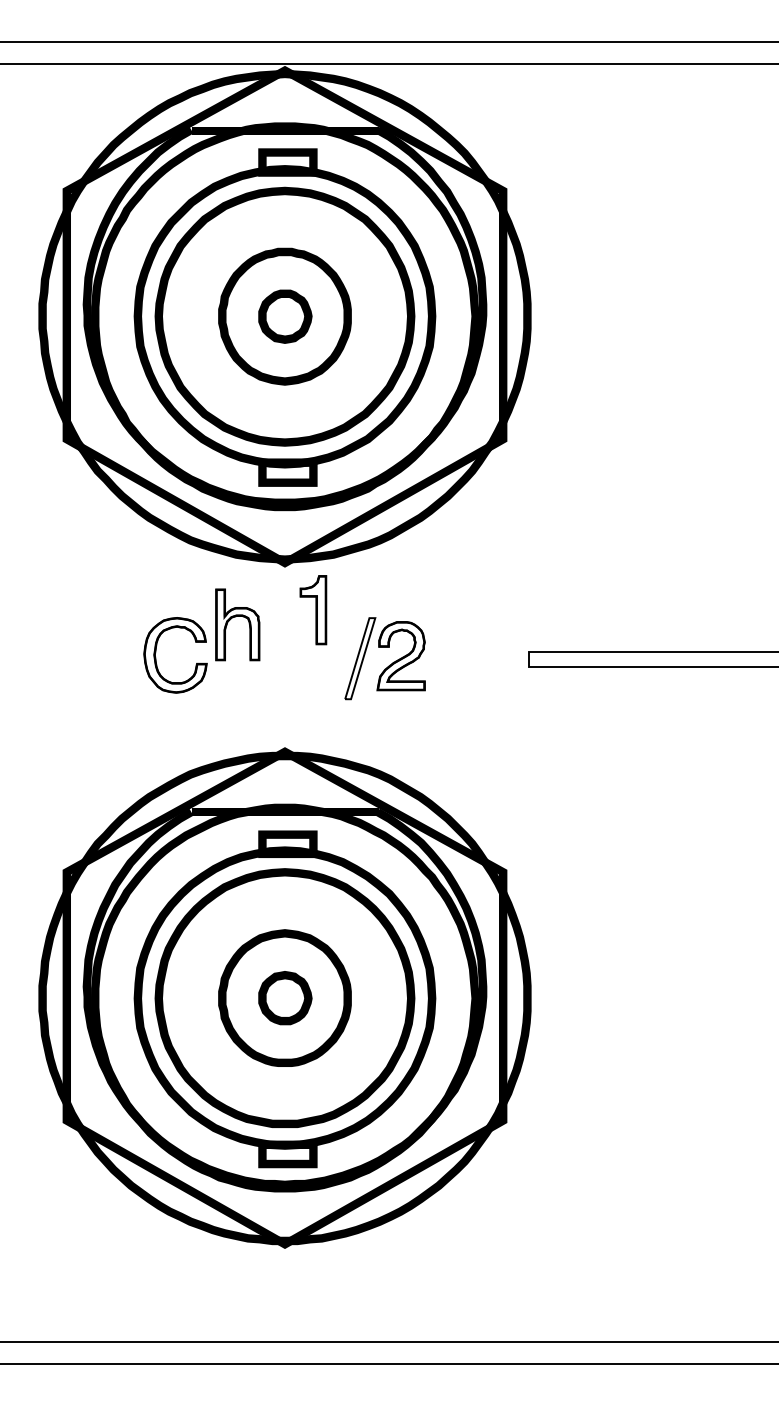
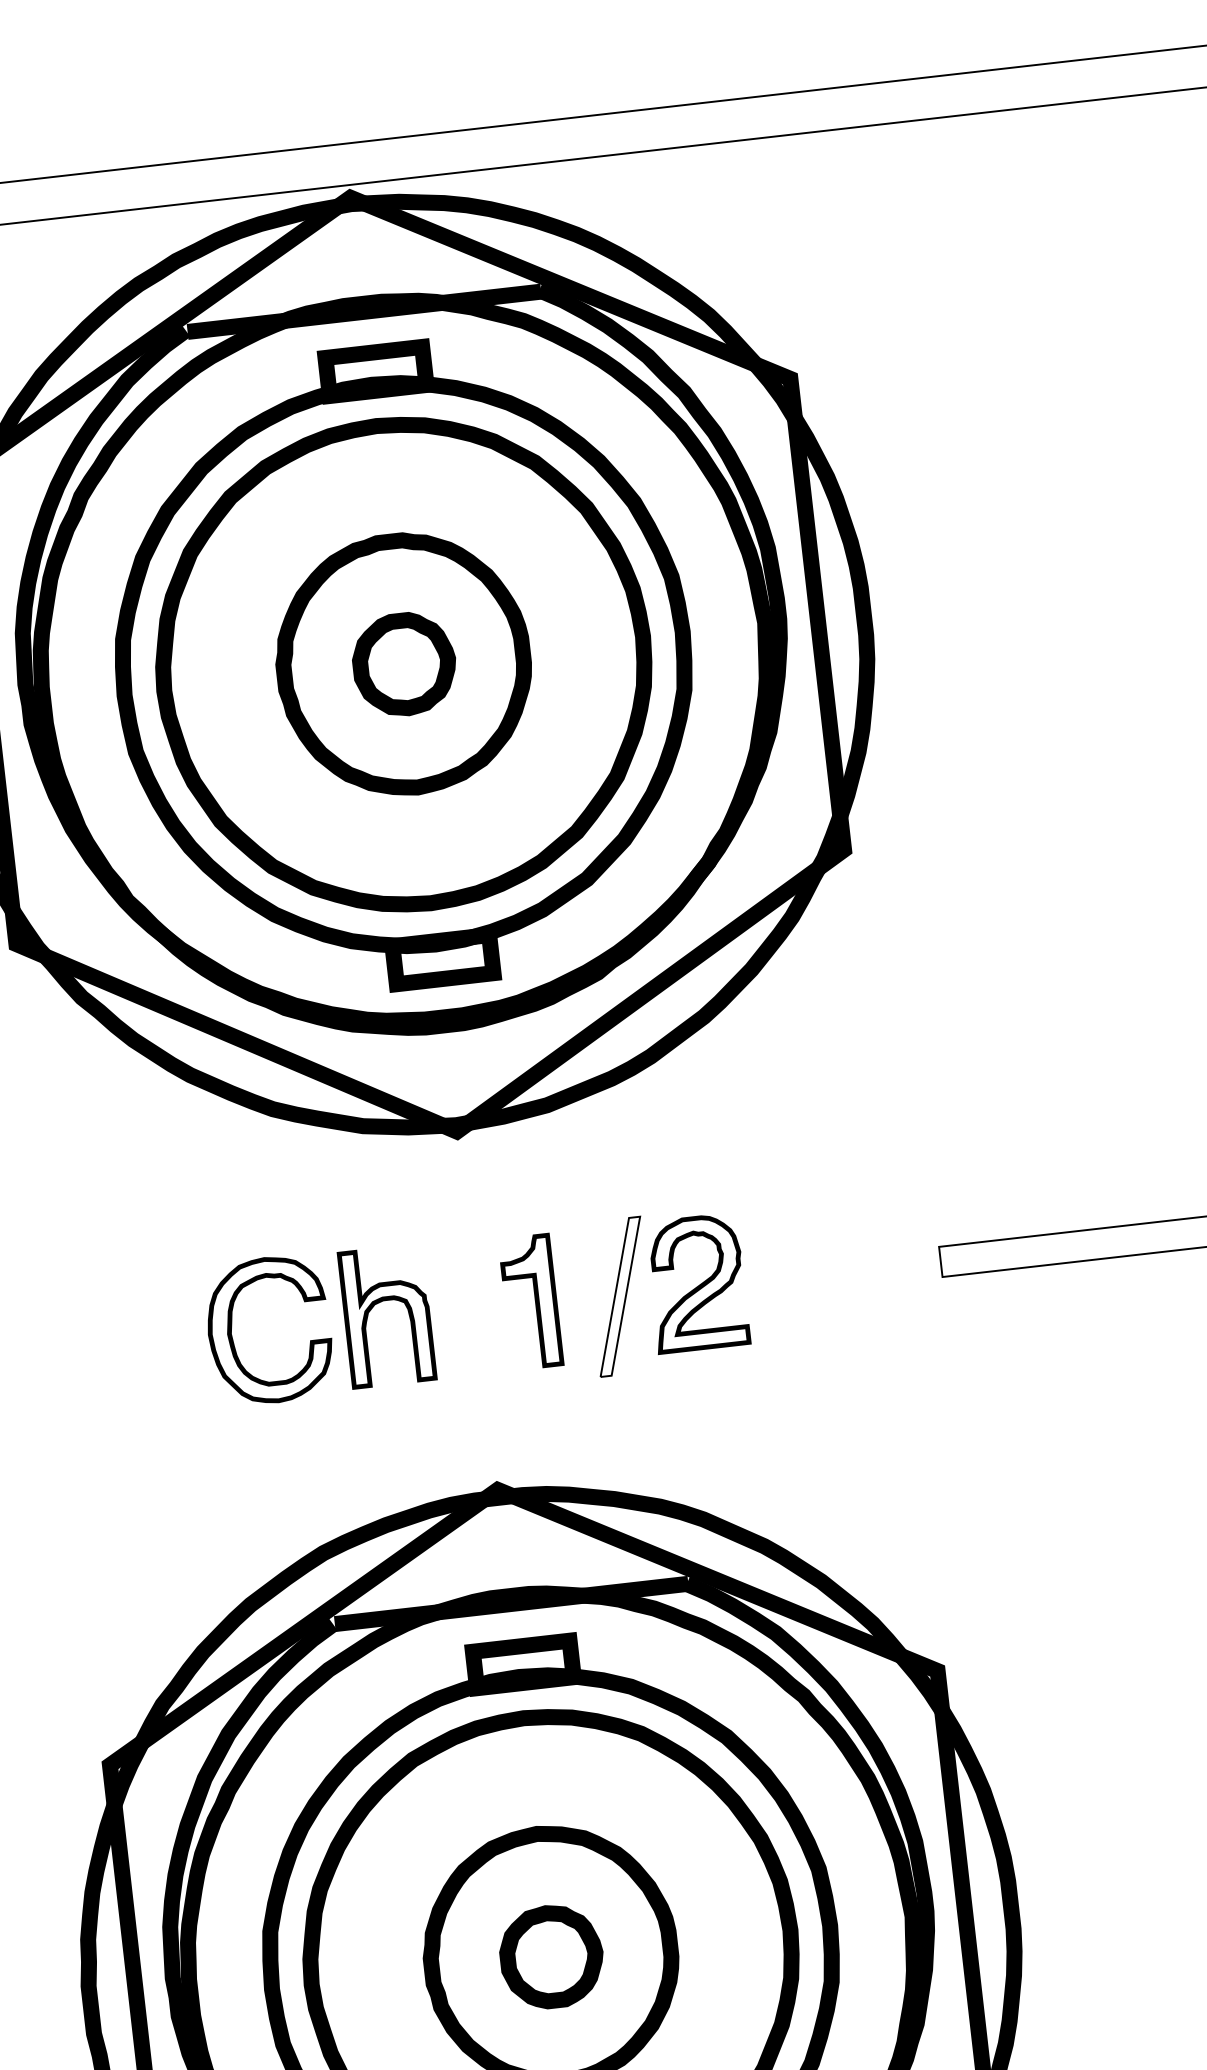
part: (313, 610) -> (531, 1302), moved
part: (235, 617) -> (381, 1302), moved

